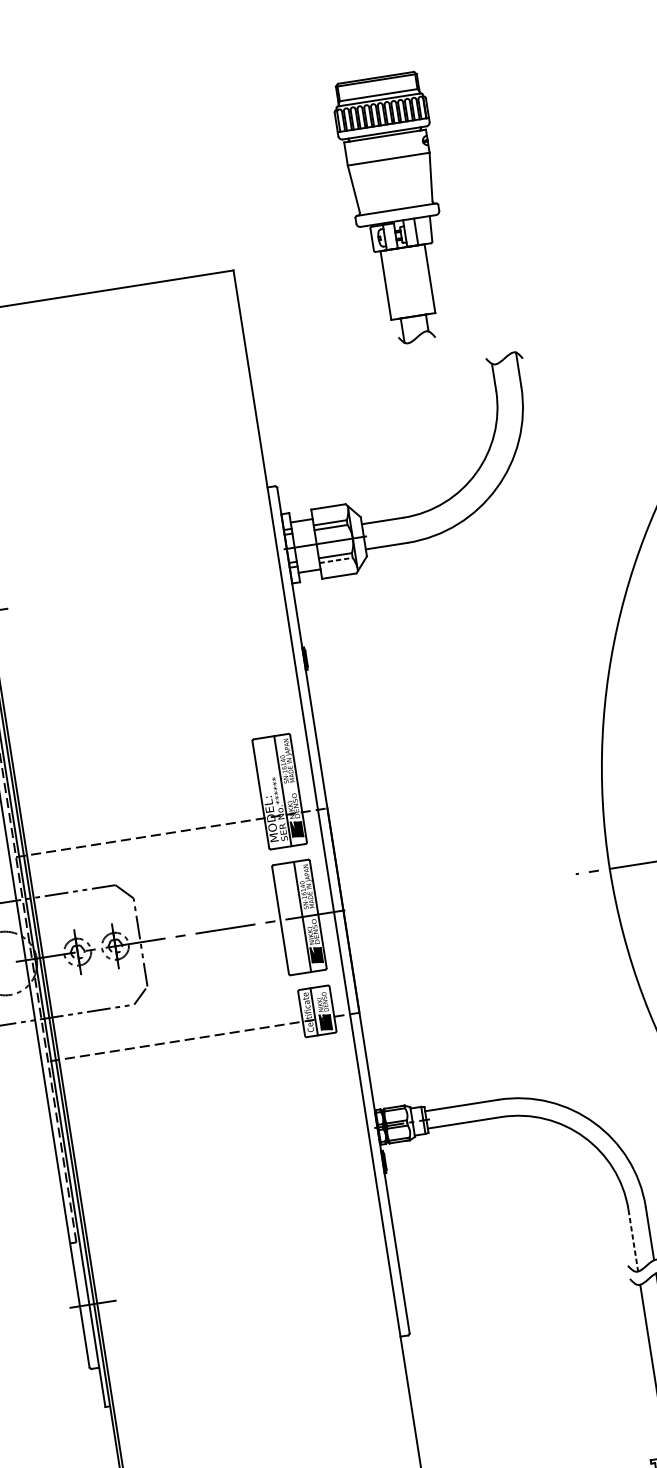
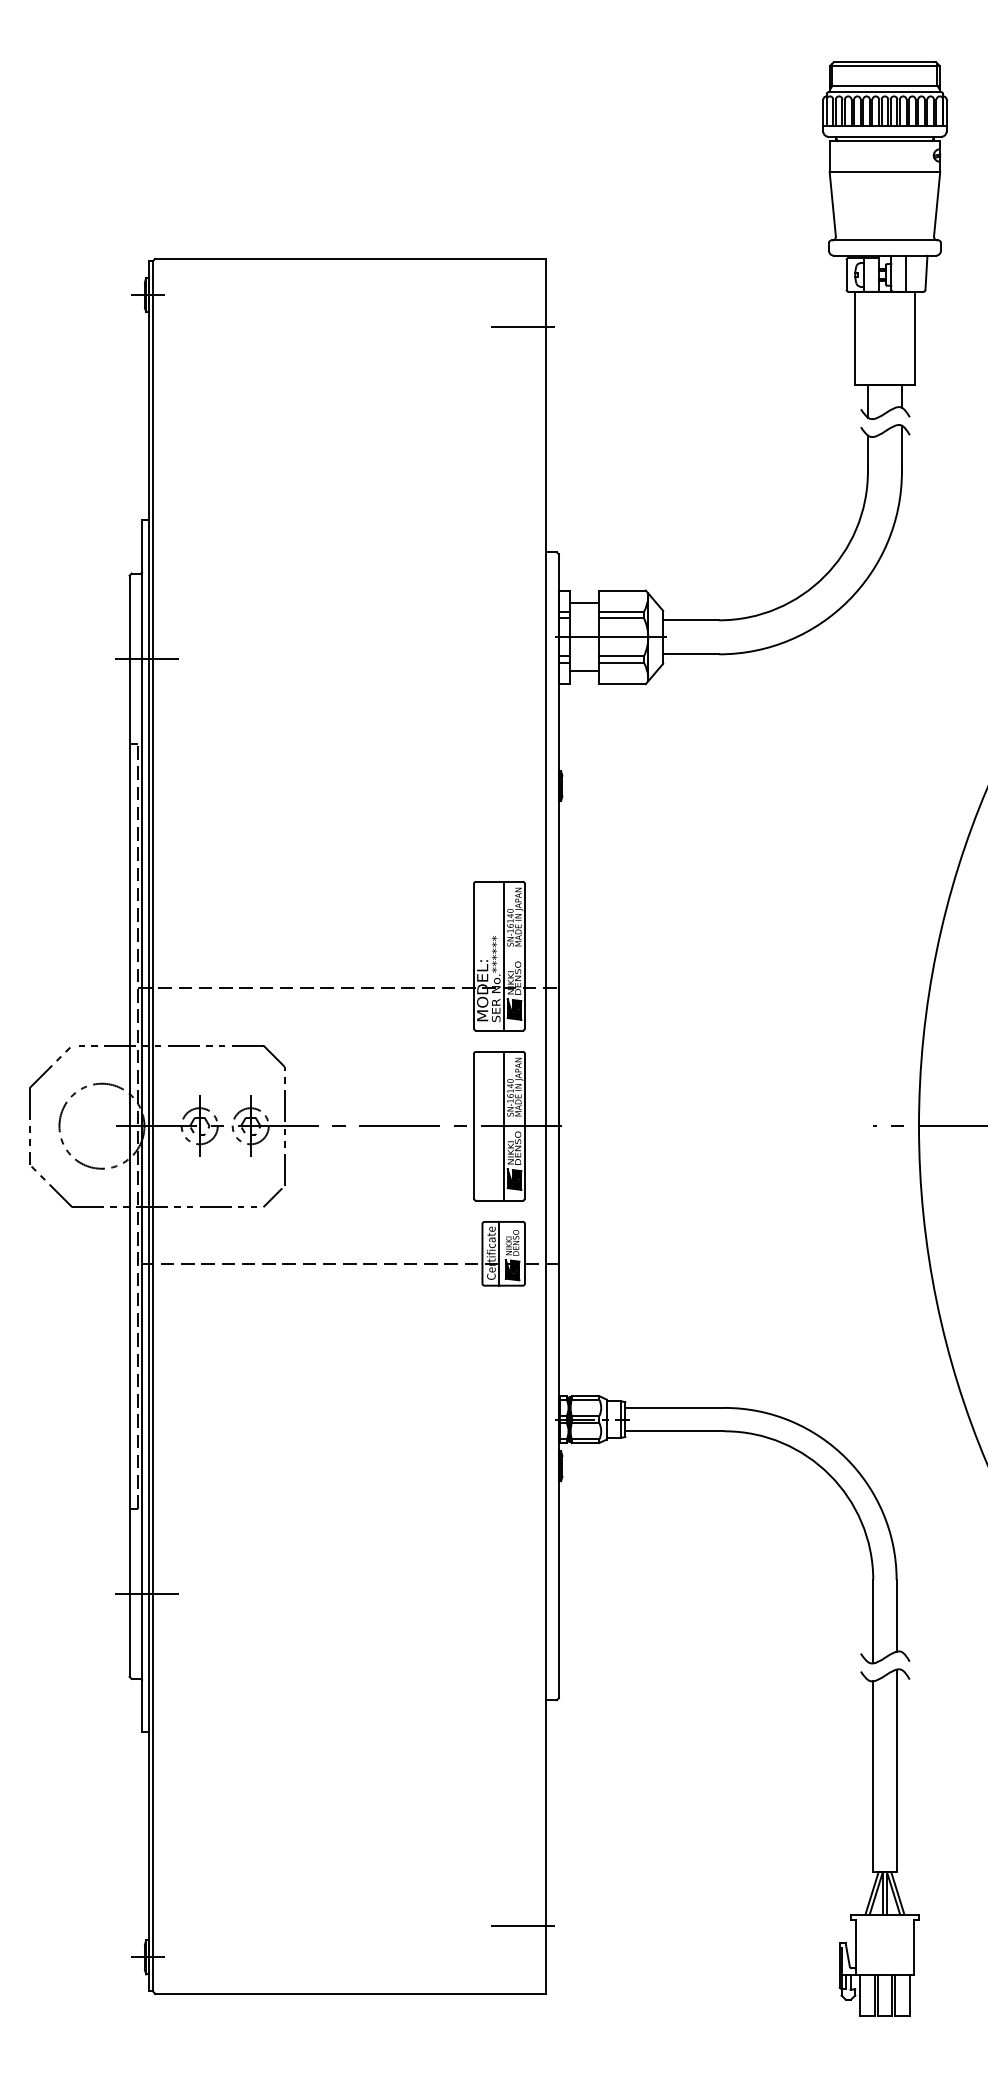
part: (396, 209) -> (884, 240), moved
line: (223, 323) -> (522, 326), added
line: (336, 560) -> (622, 662), dashed -> solid
line: (633, 1240) -> (873, 1621), dashed -> solid

